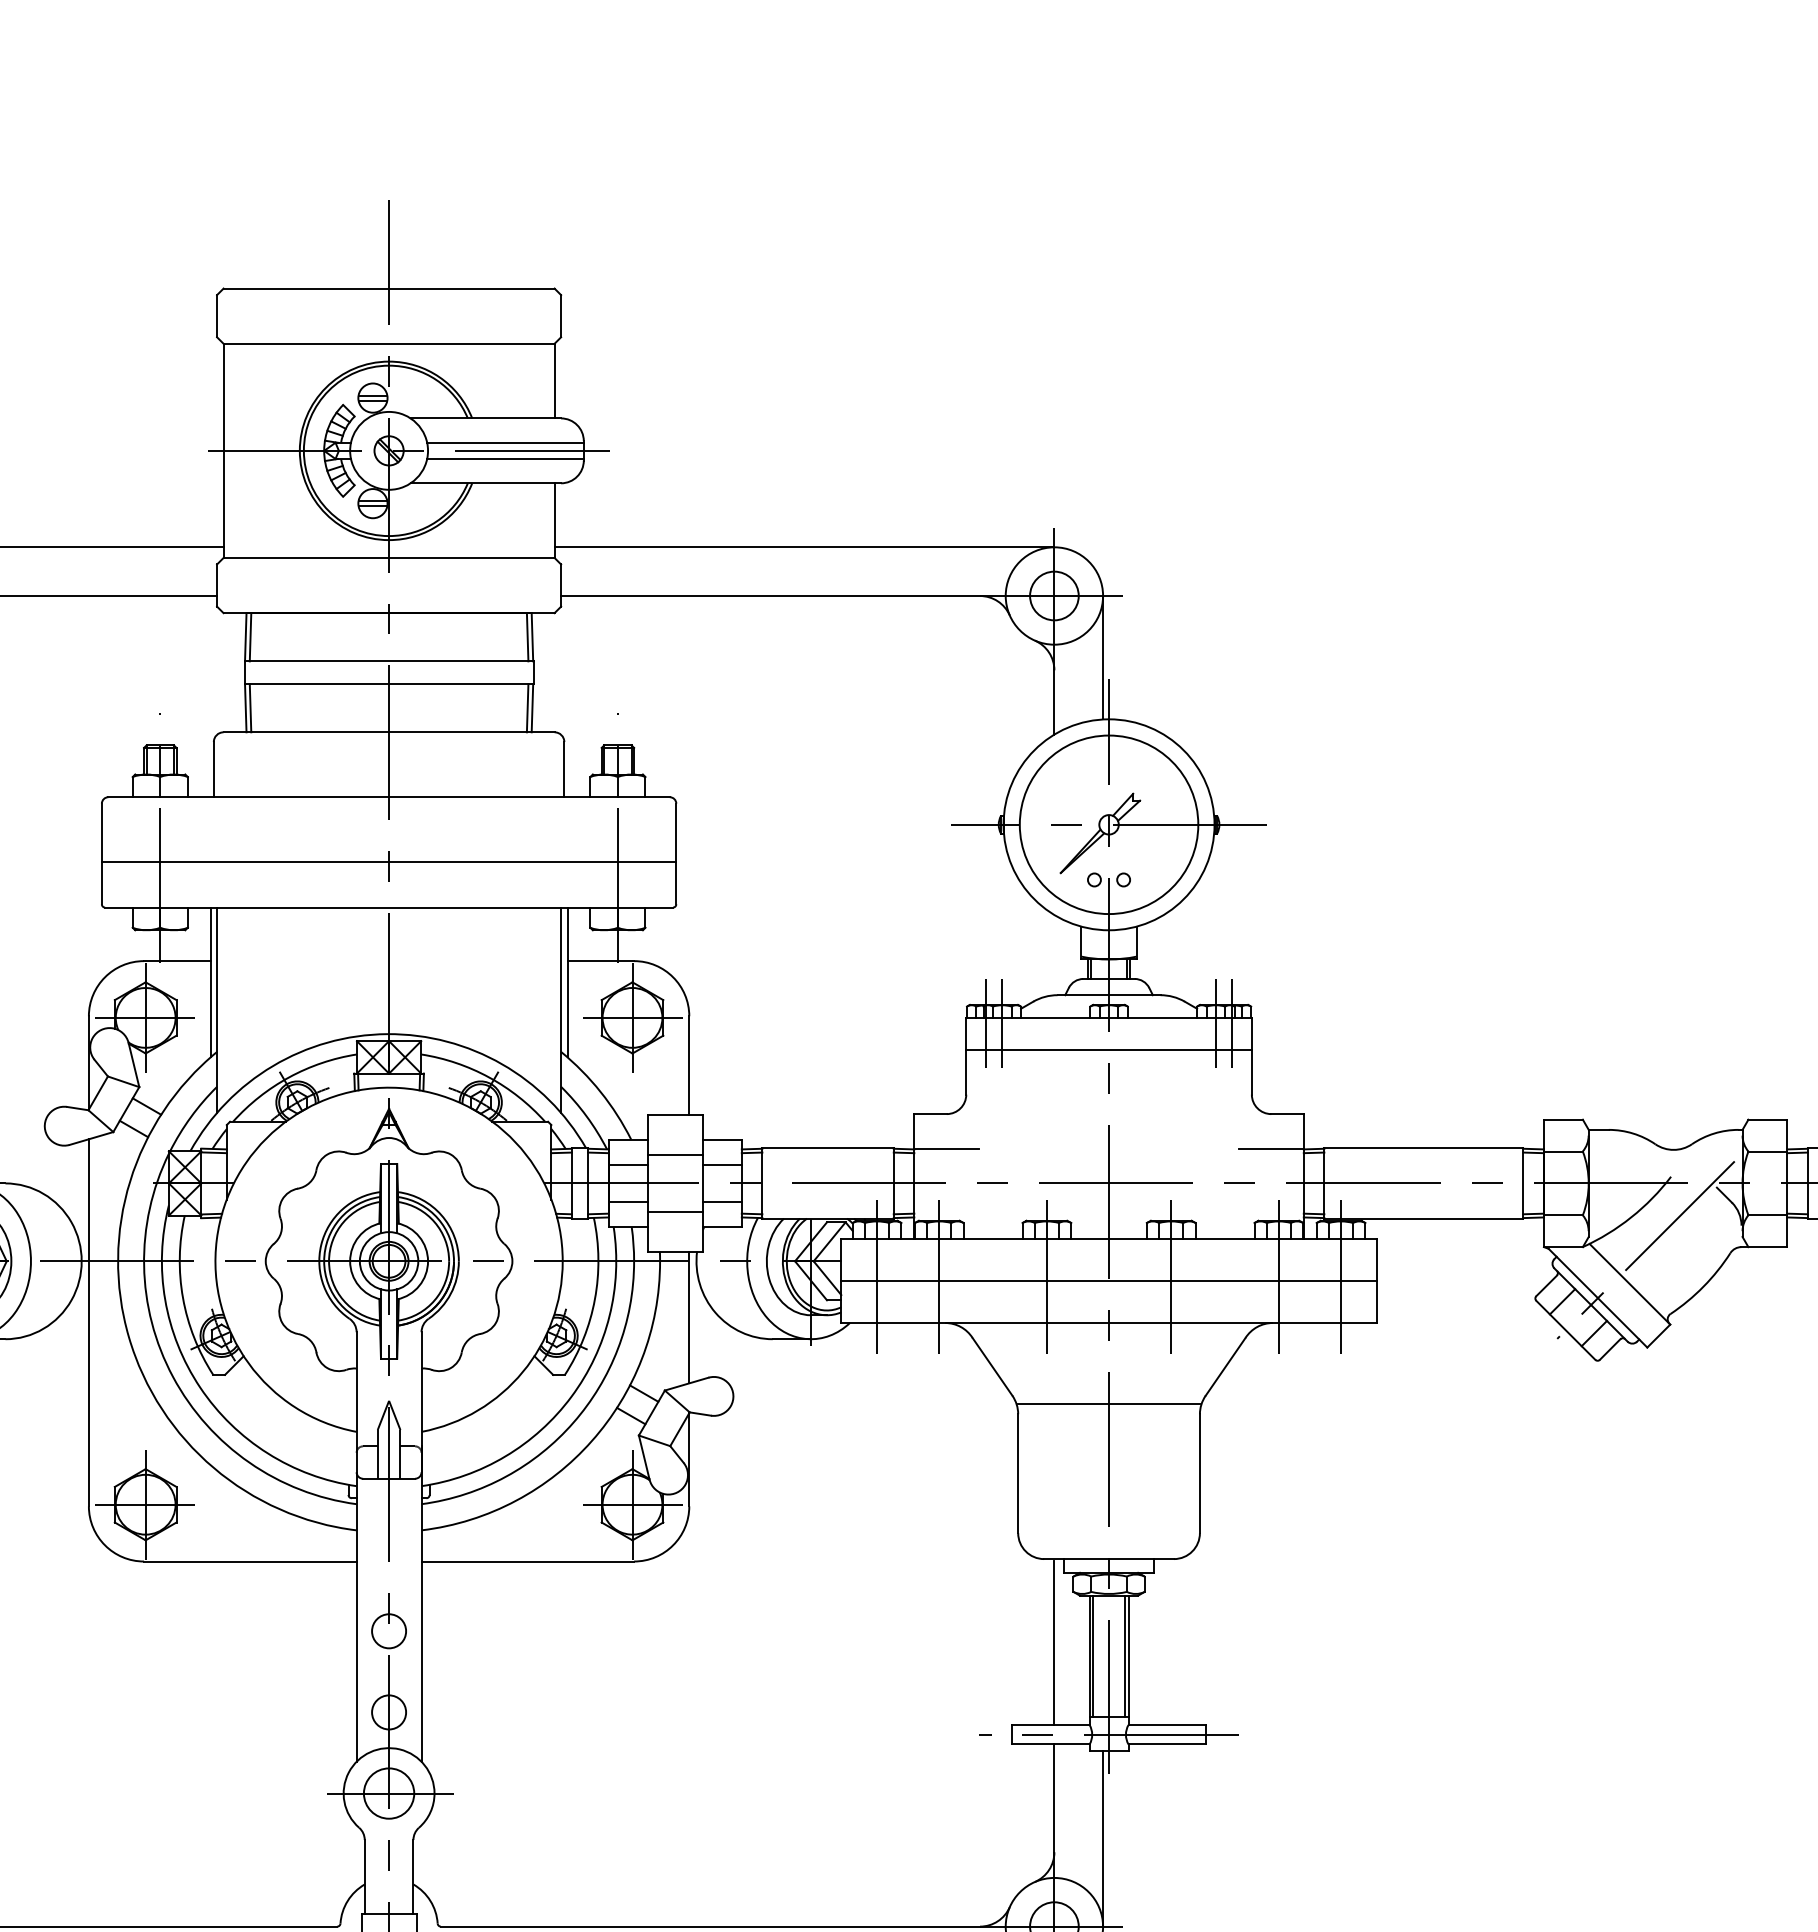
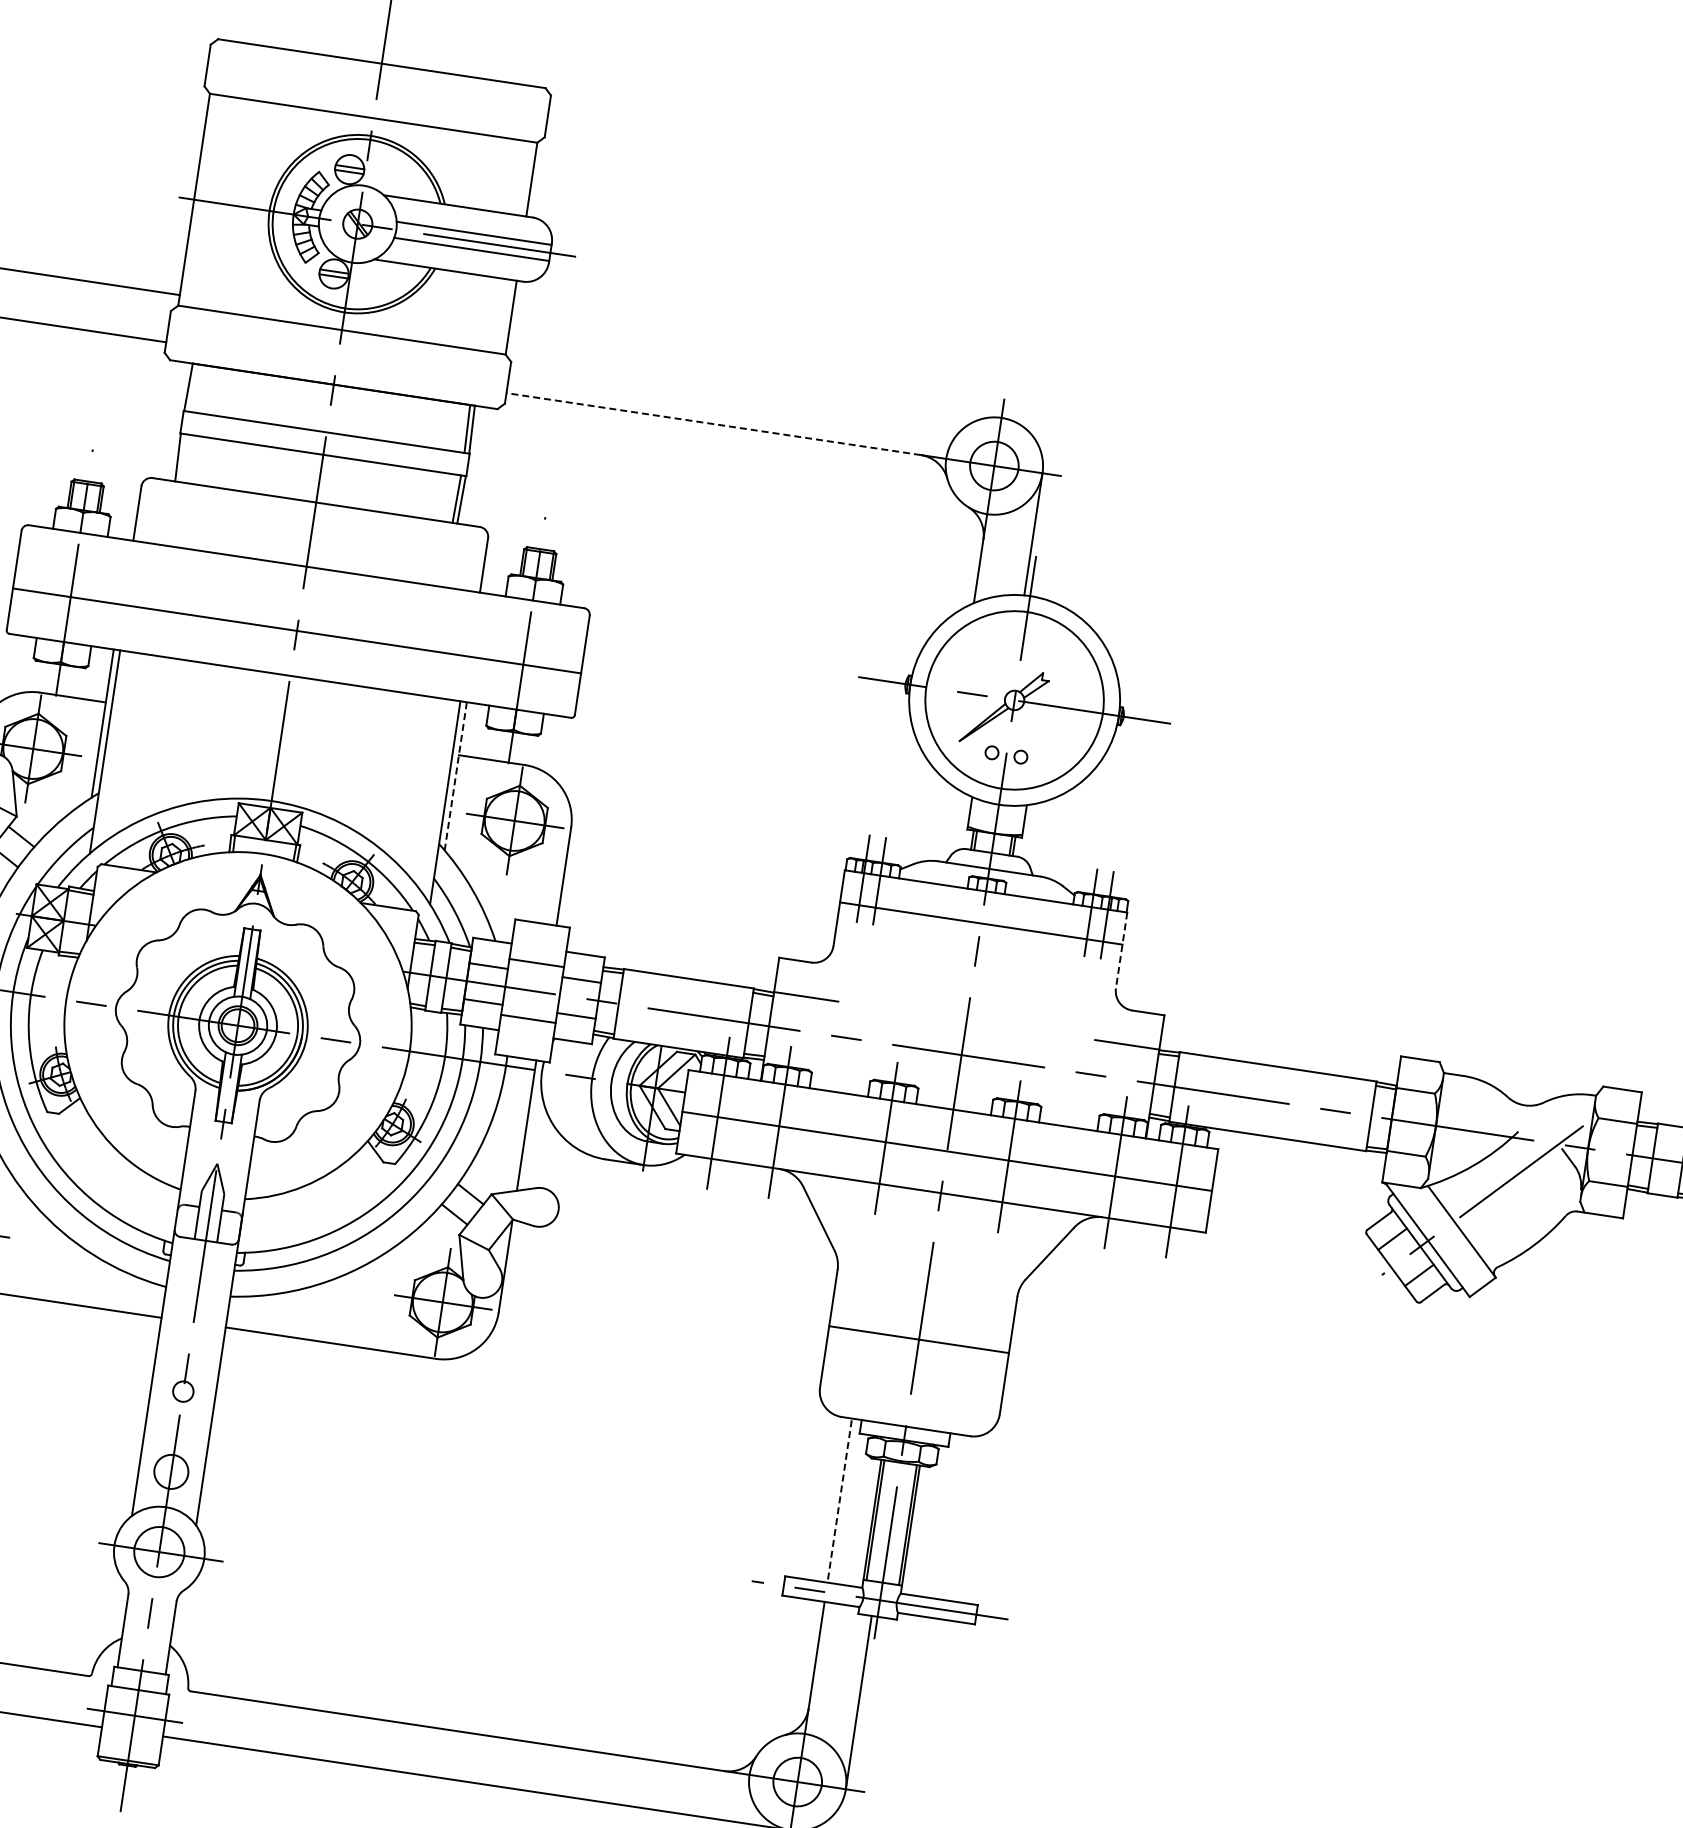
line: (804, 547) -> (754, 381), removed
line: (770, 596) -> (713, 424), solid -> dashed
line: (250, 637) -> (193, 388), removed
line: (250, 708) -> (182, 458), removed
line: (567, 982) -> (455, 776), solid -> dashed
line: (1251, 1056) -> (1121, 950), solid -> dashed
line: (1108, 1404) -> (918, 1339), moved
circle: (389, 1631) -> (183, 1391), size x0.6
line: (1054, 1643) -> (839, 1502), solid -> dashed

